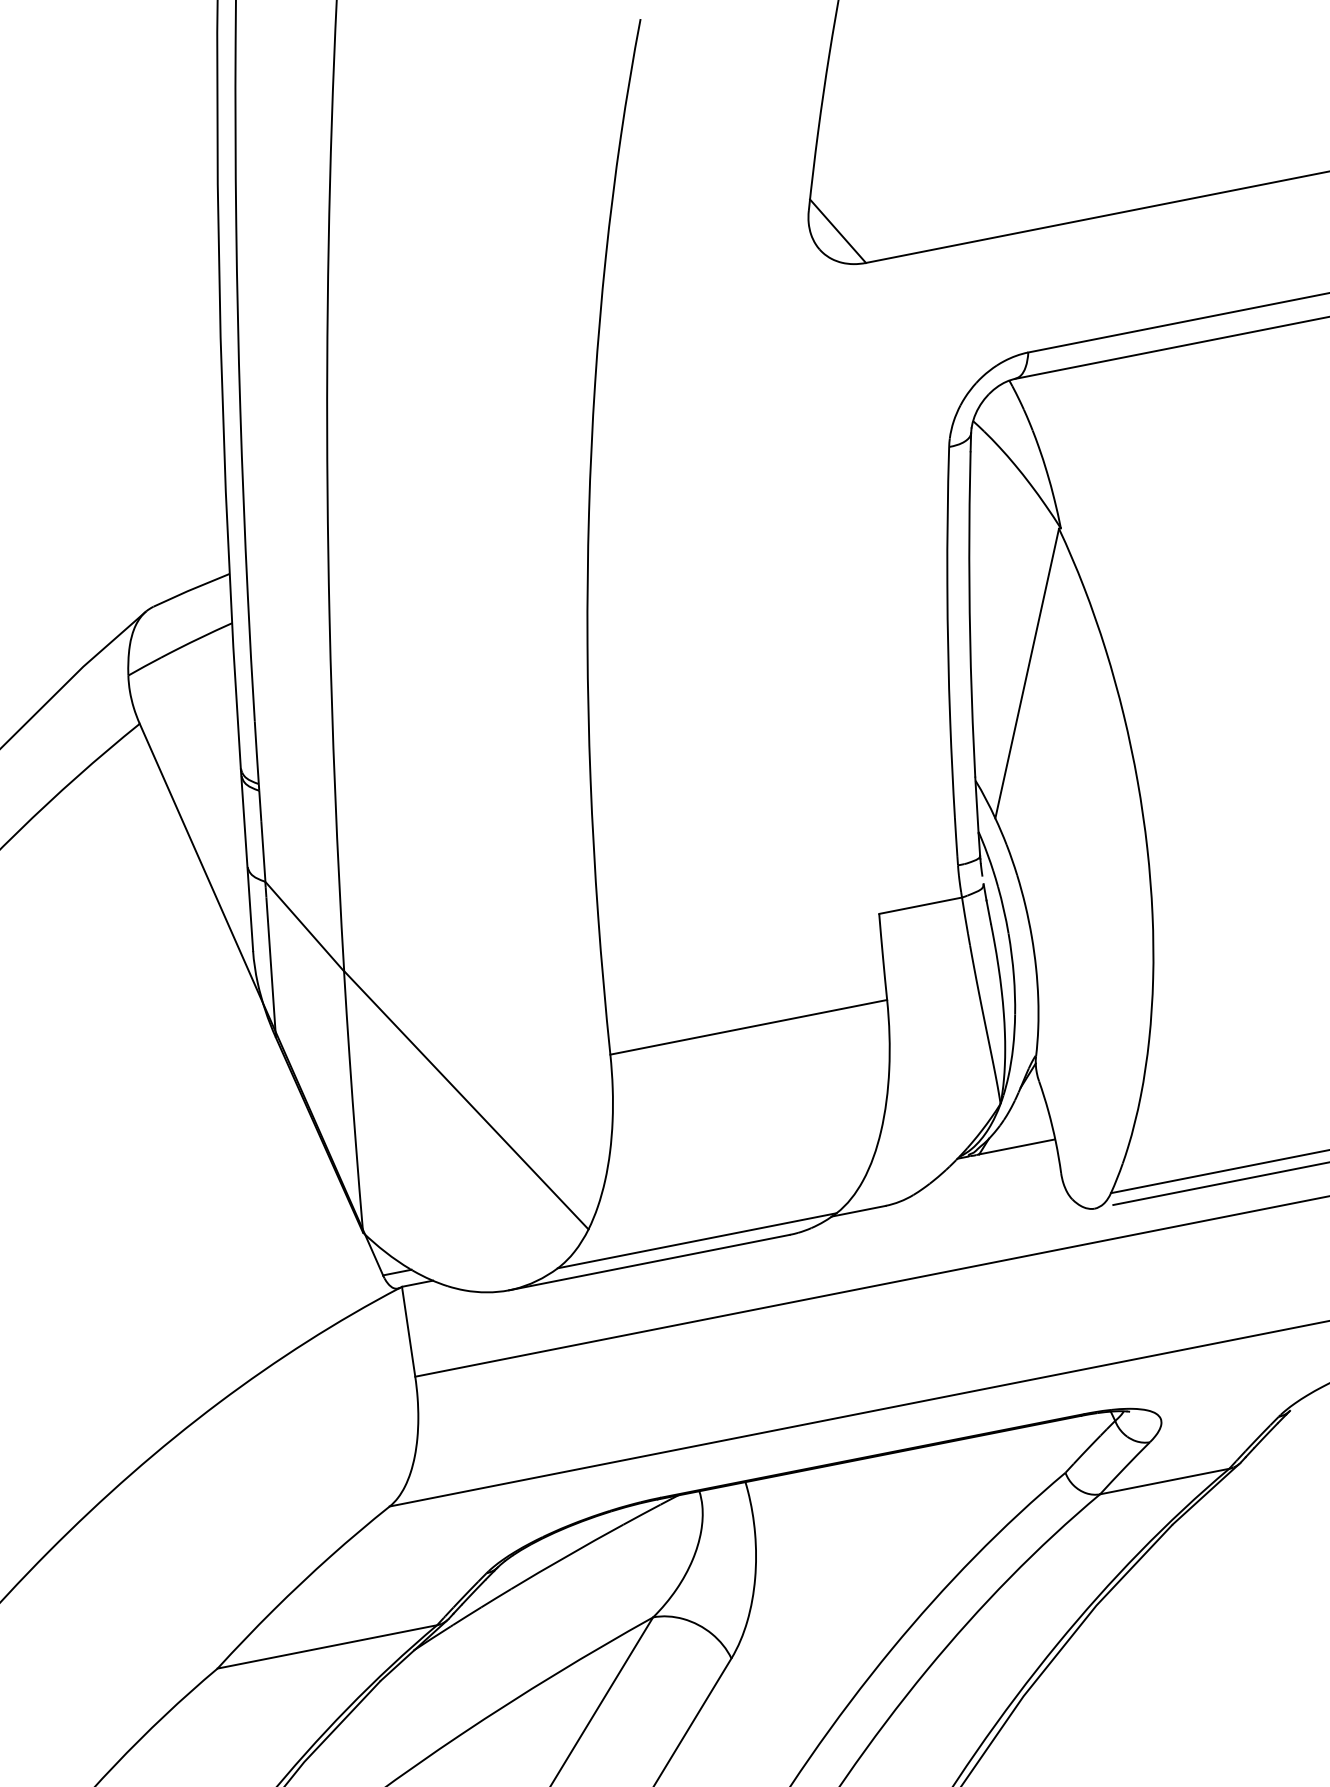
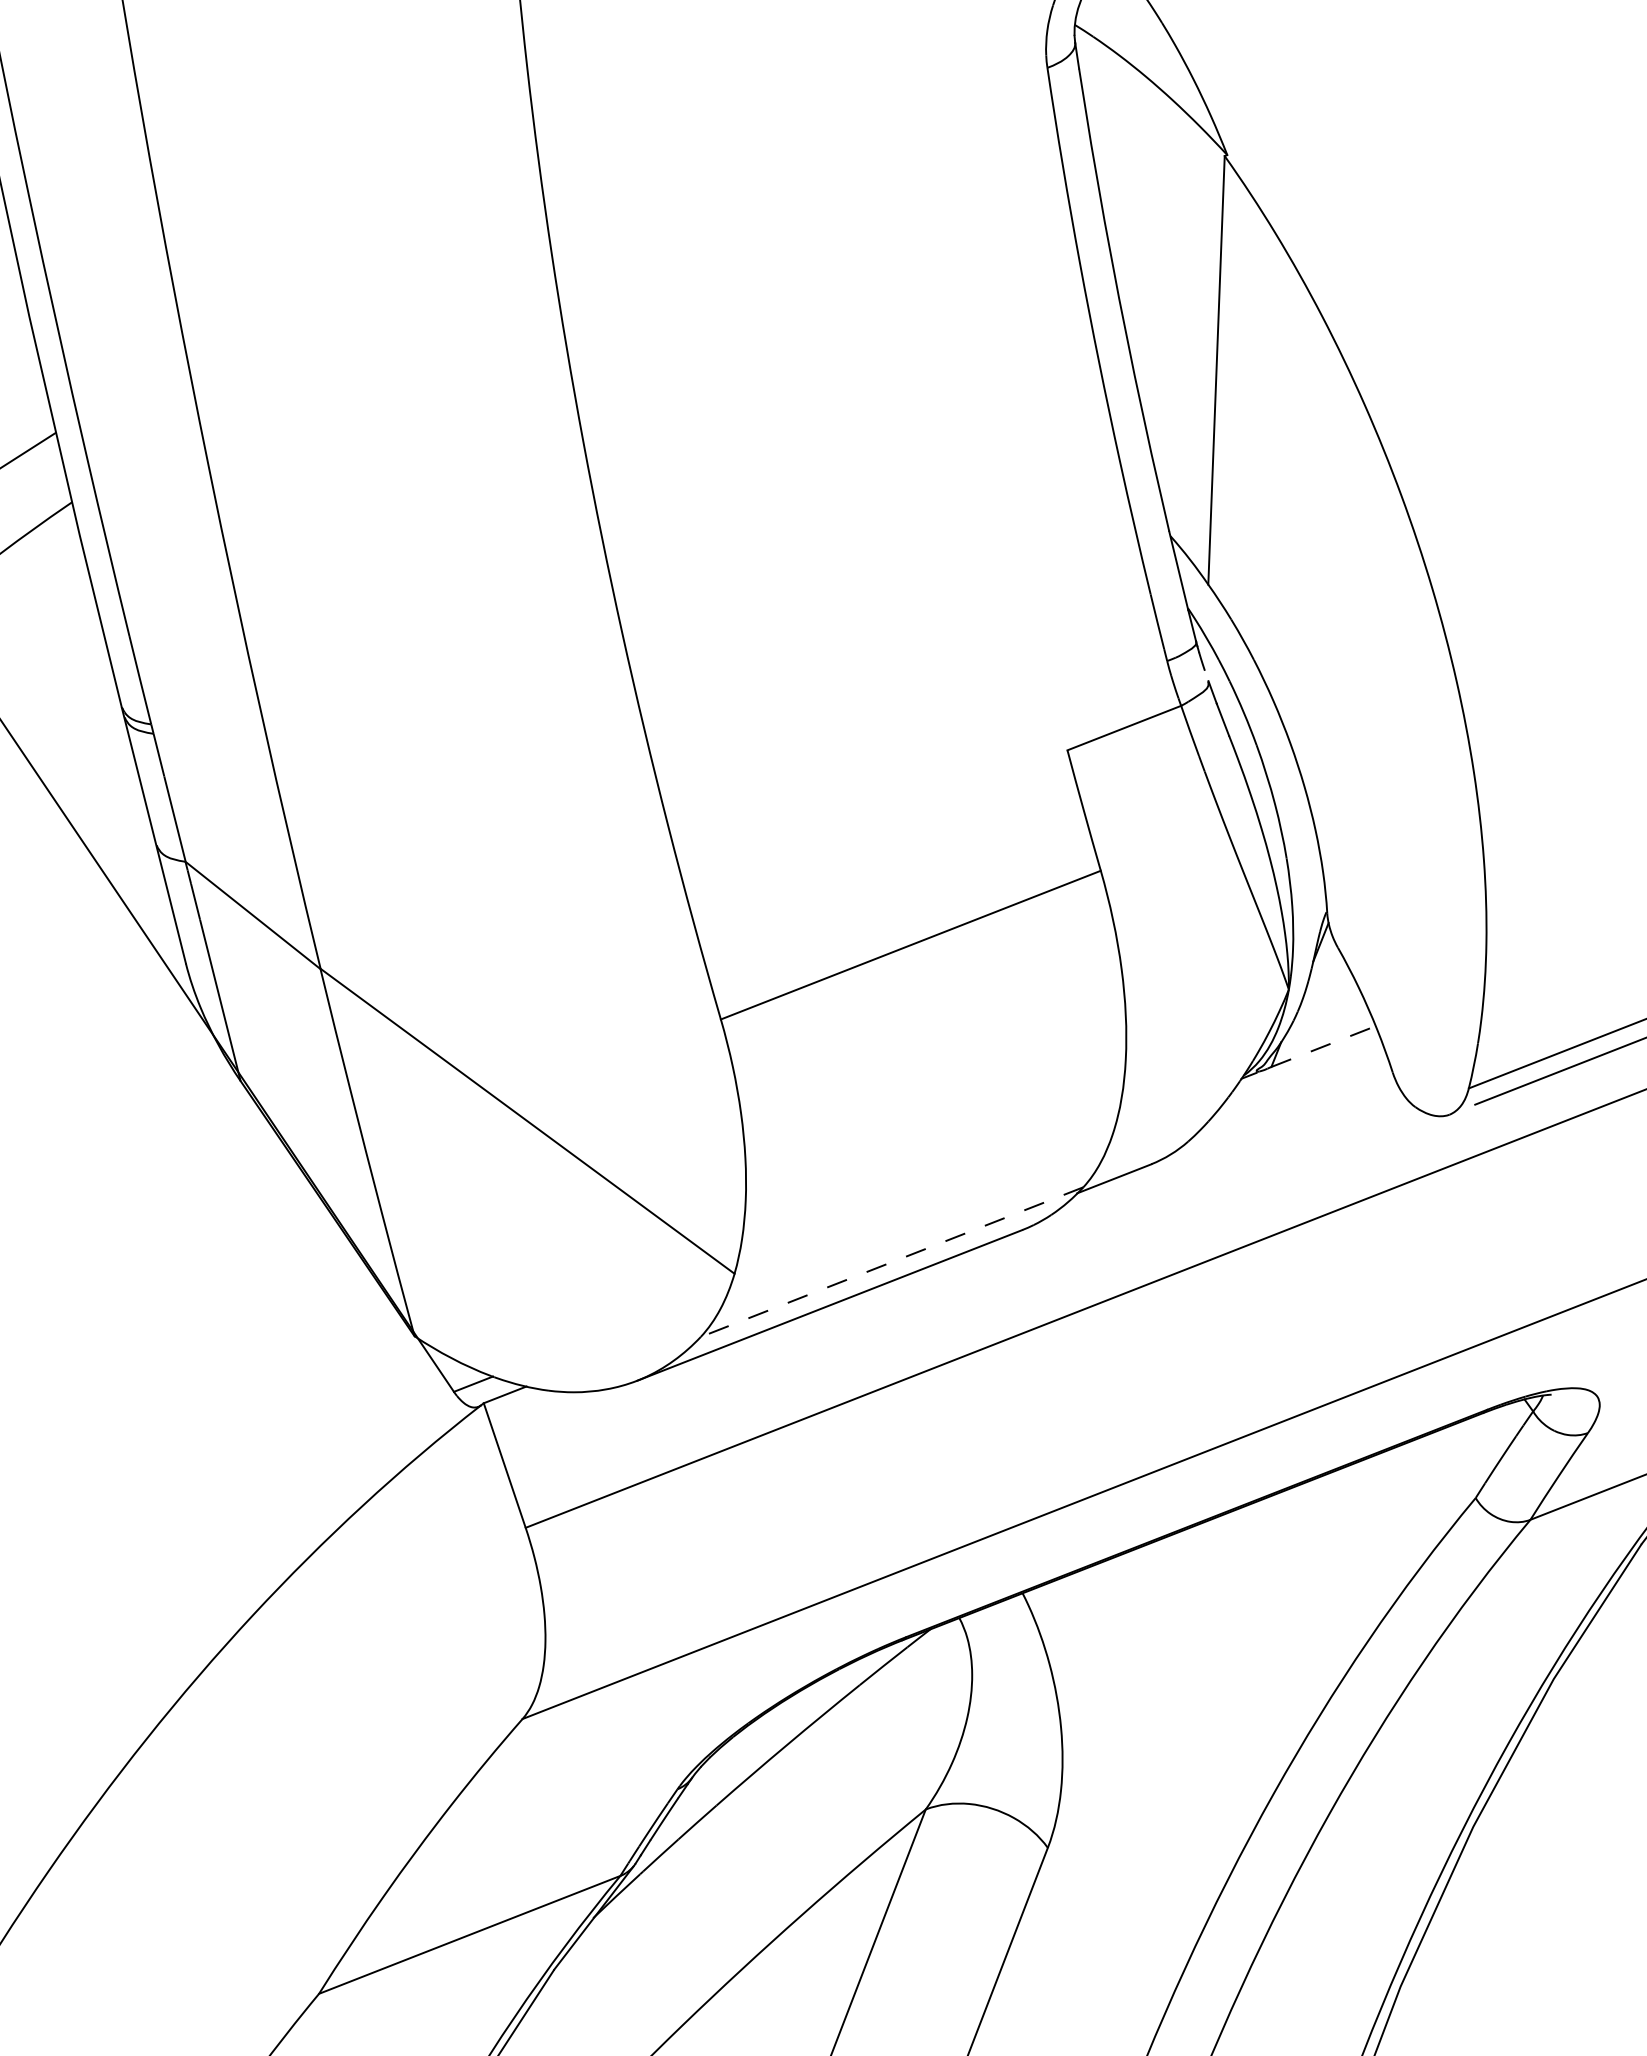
line: (1017, 1146) -> (1323, 1045), solid -> dashed
line: (696, 1240) -> (891, 1261), solid -> dashed

